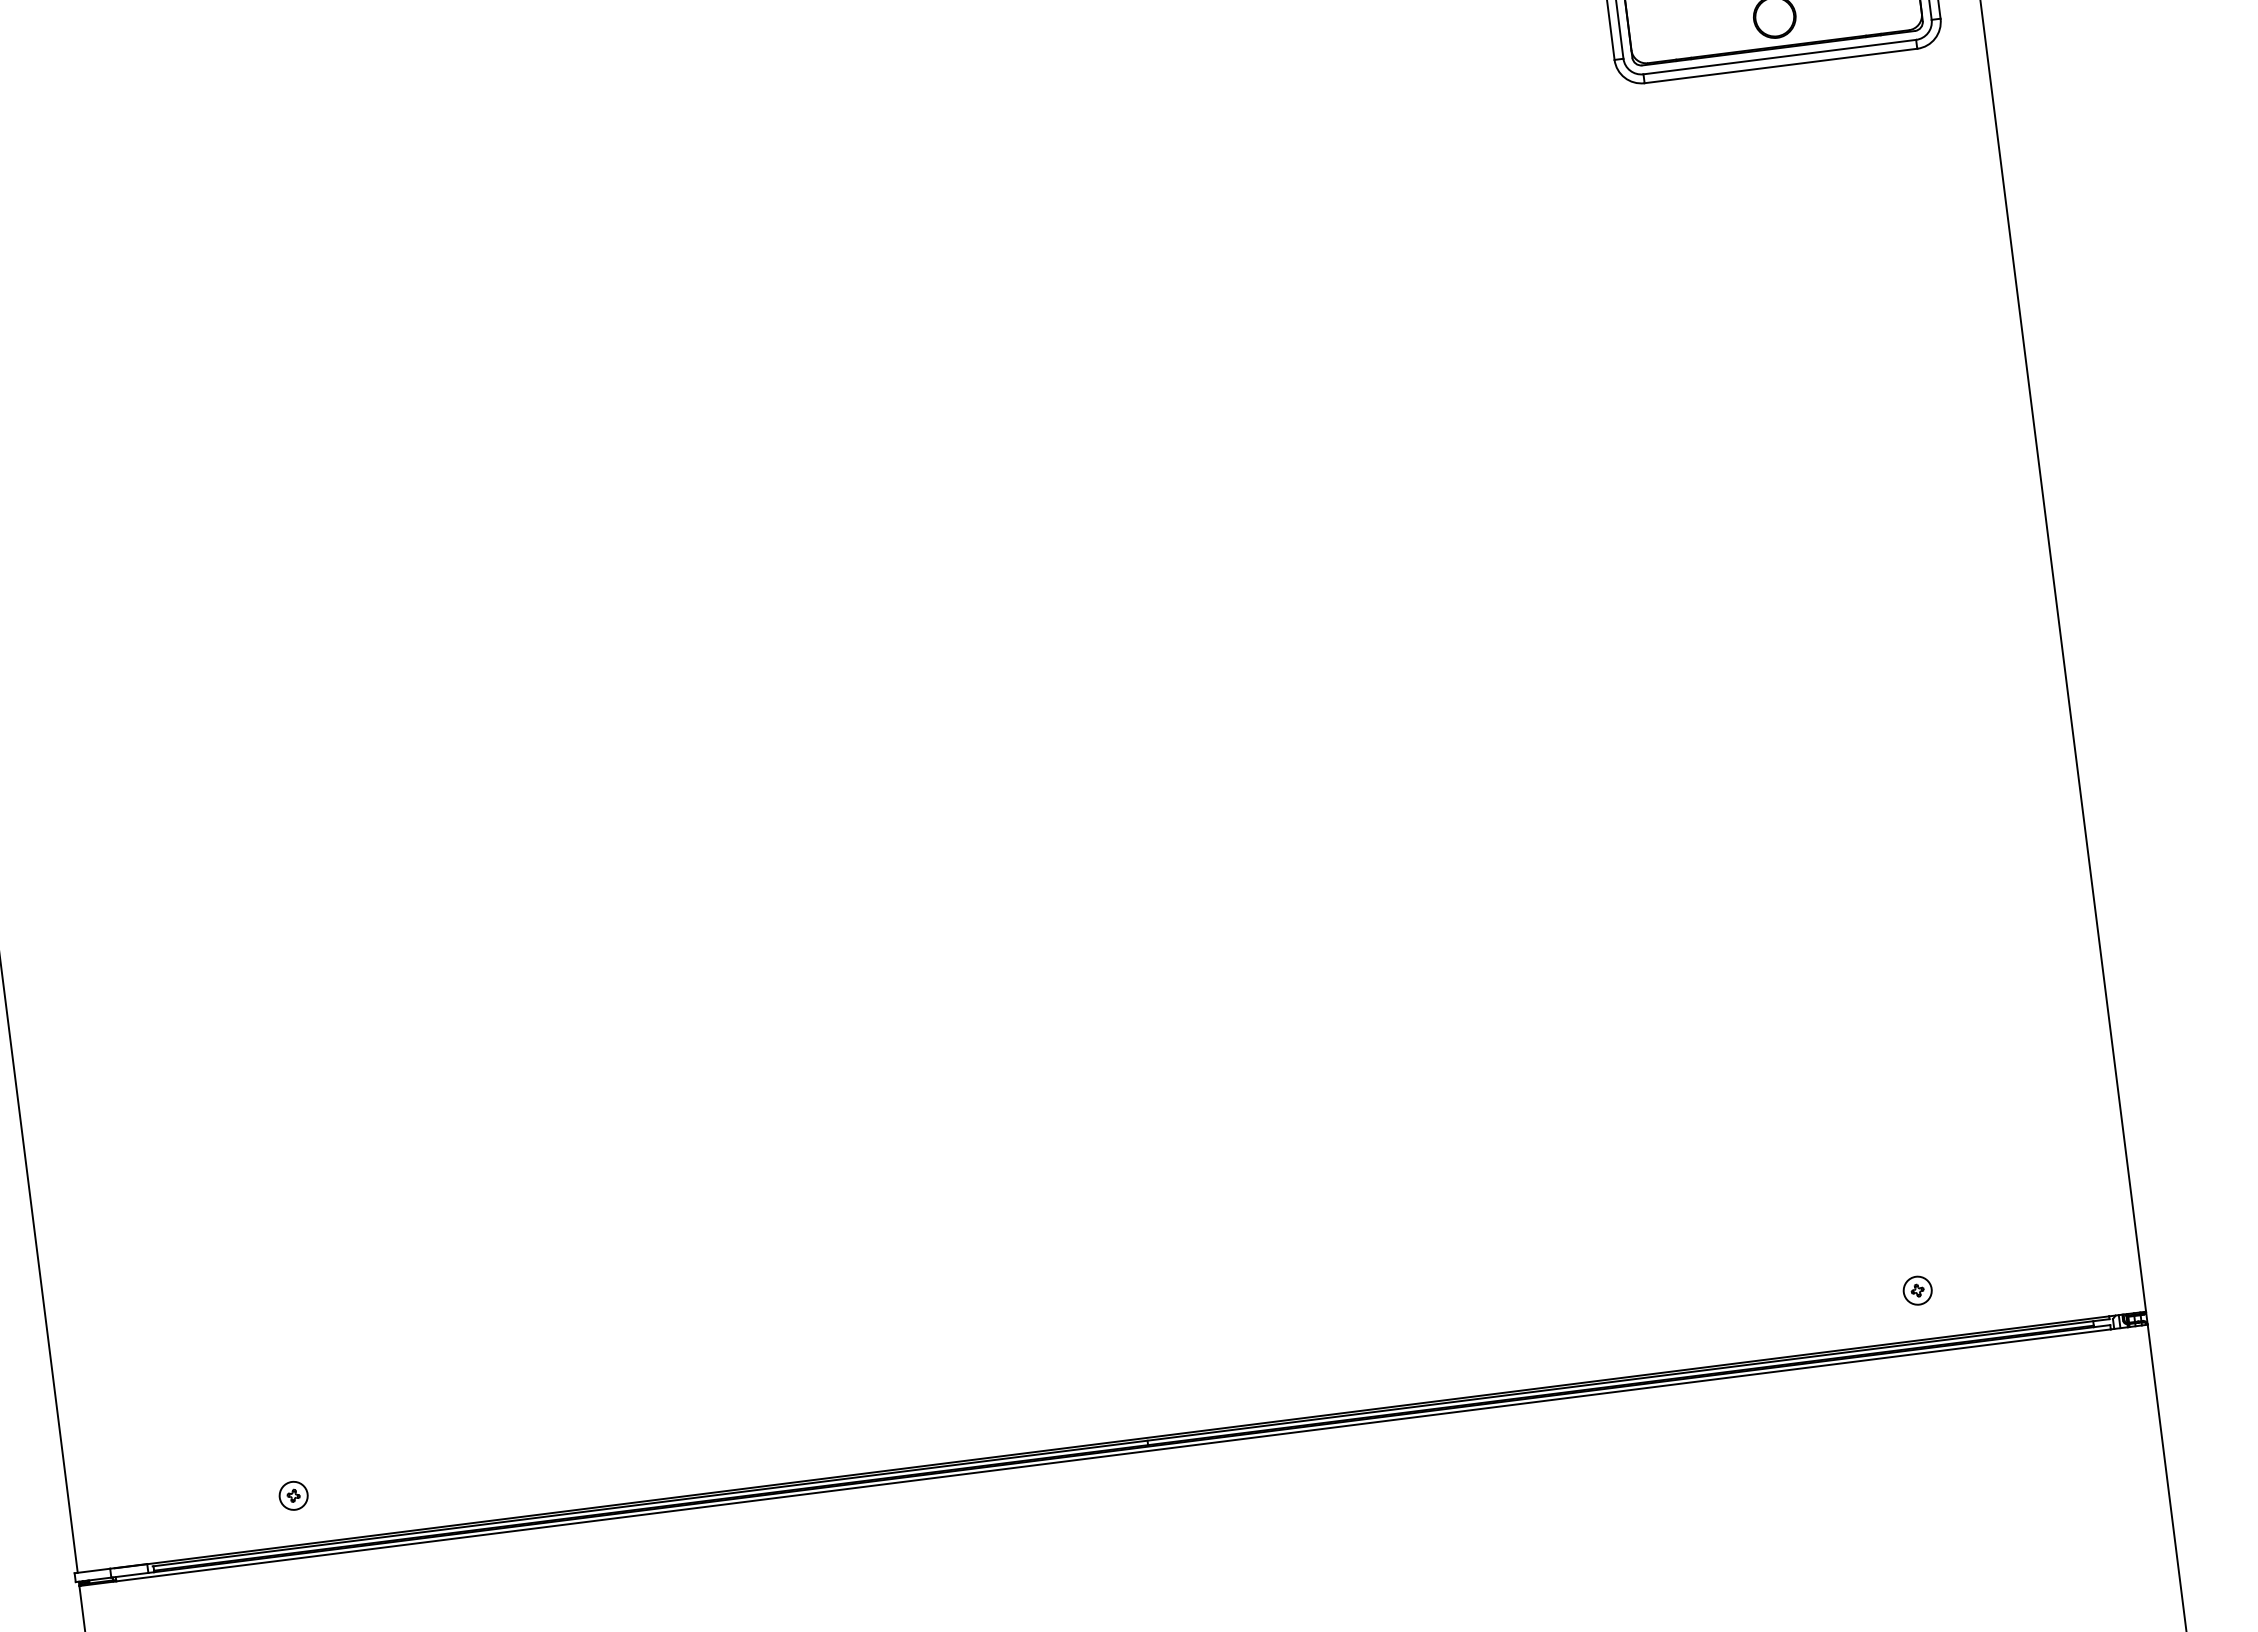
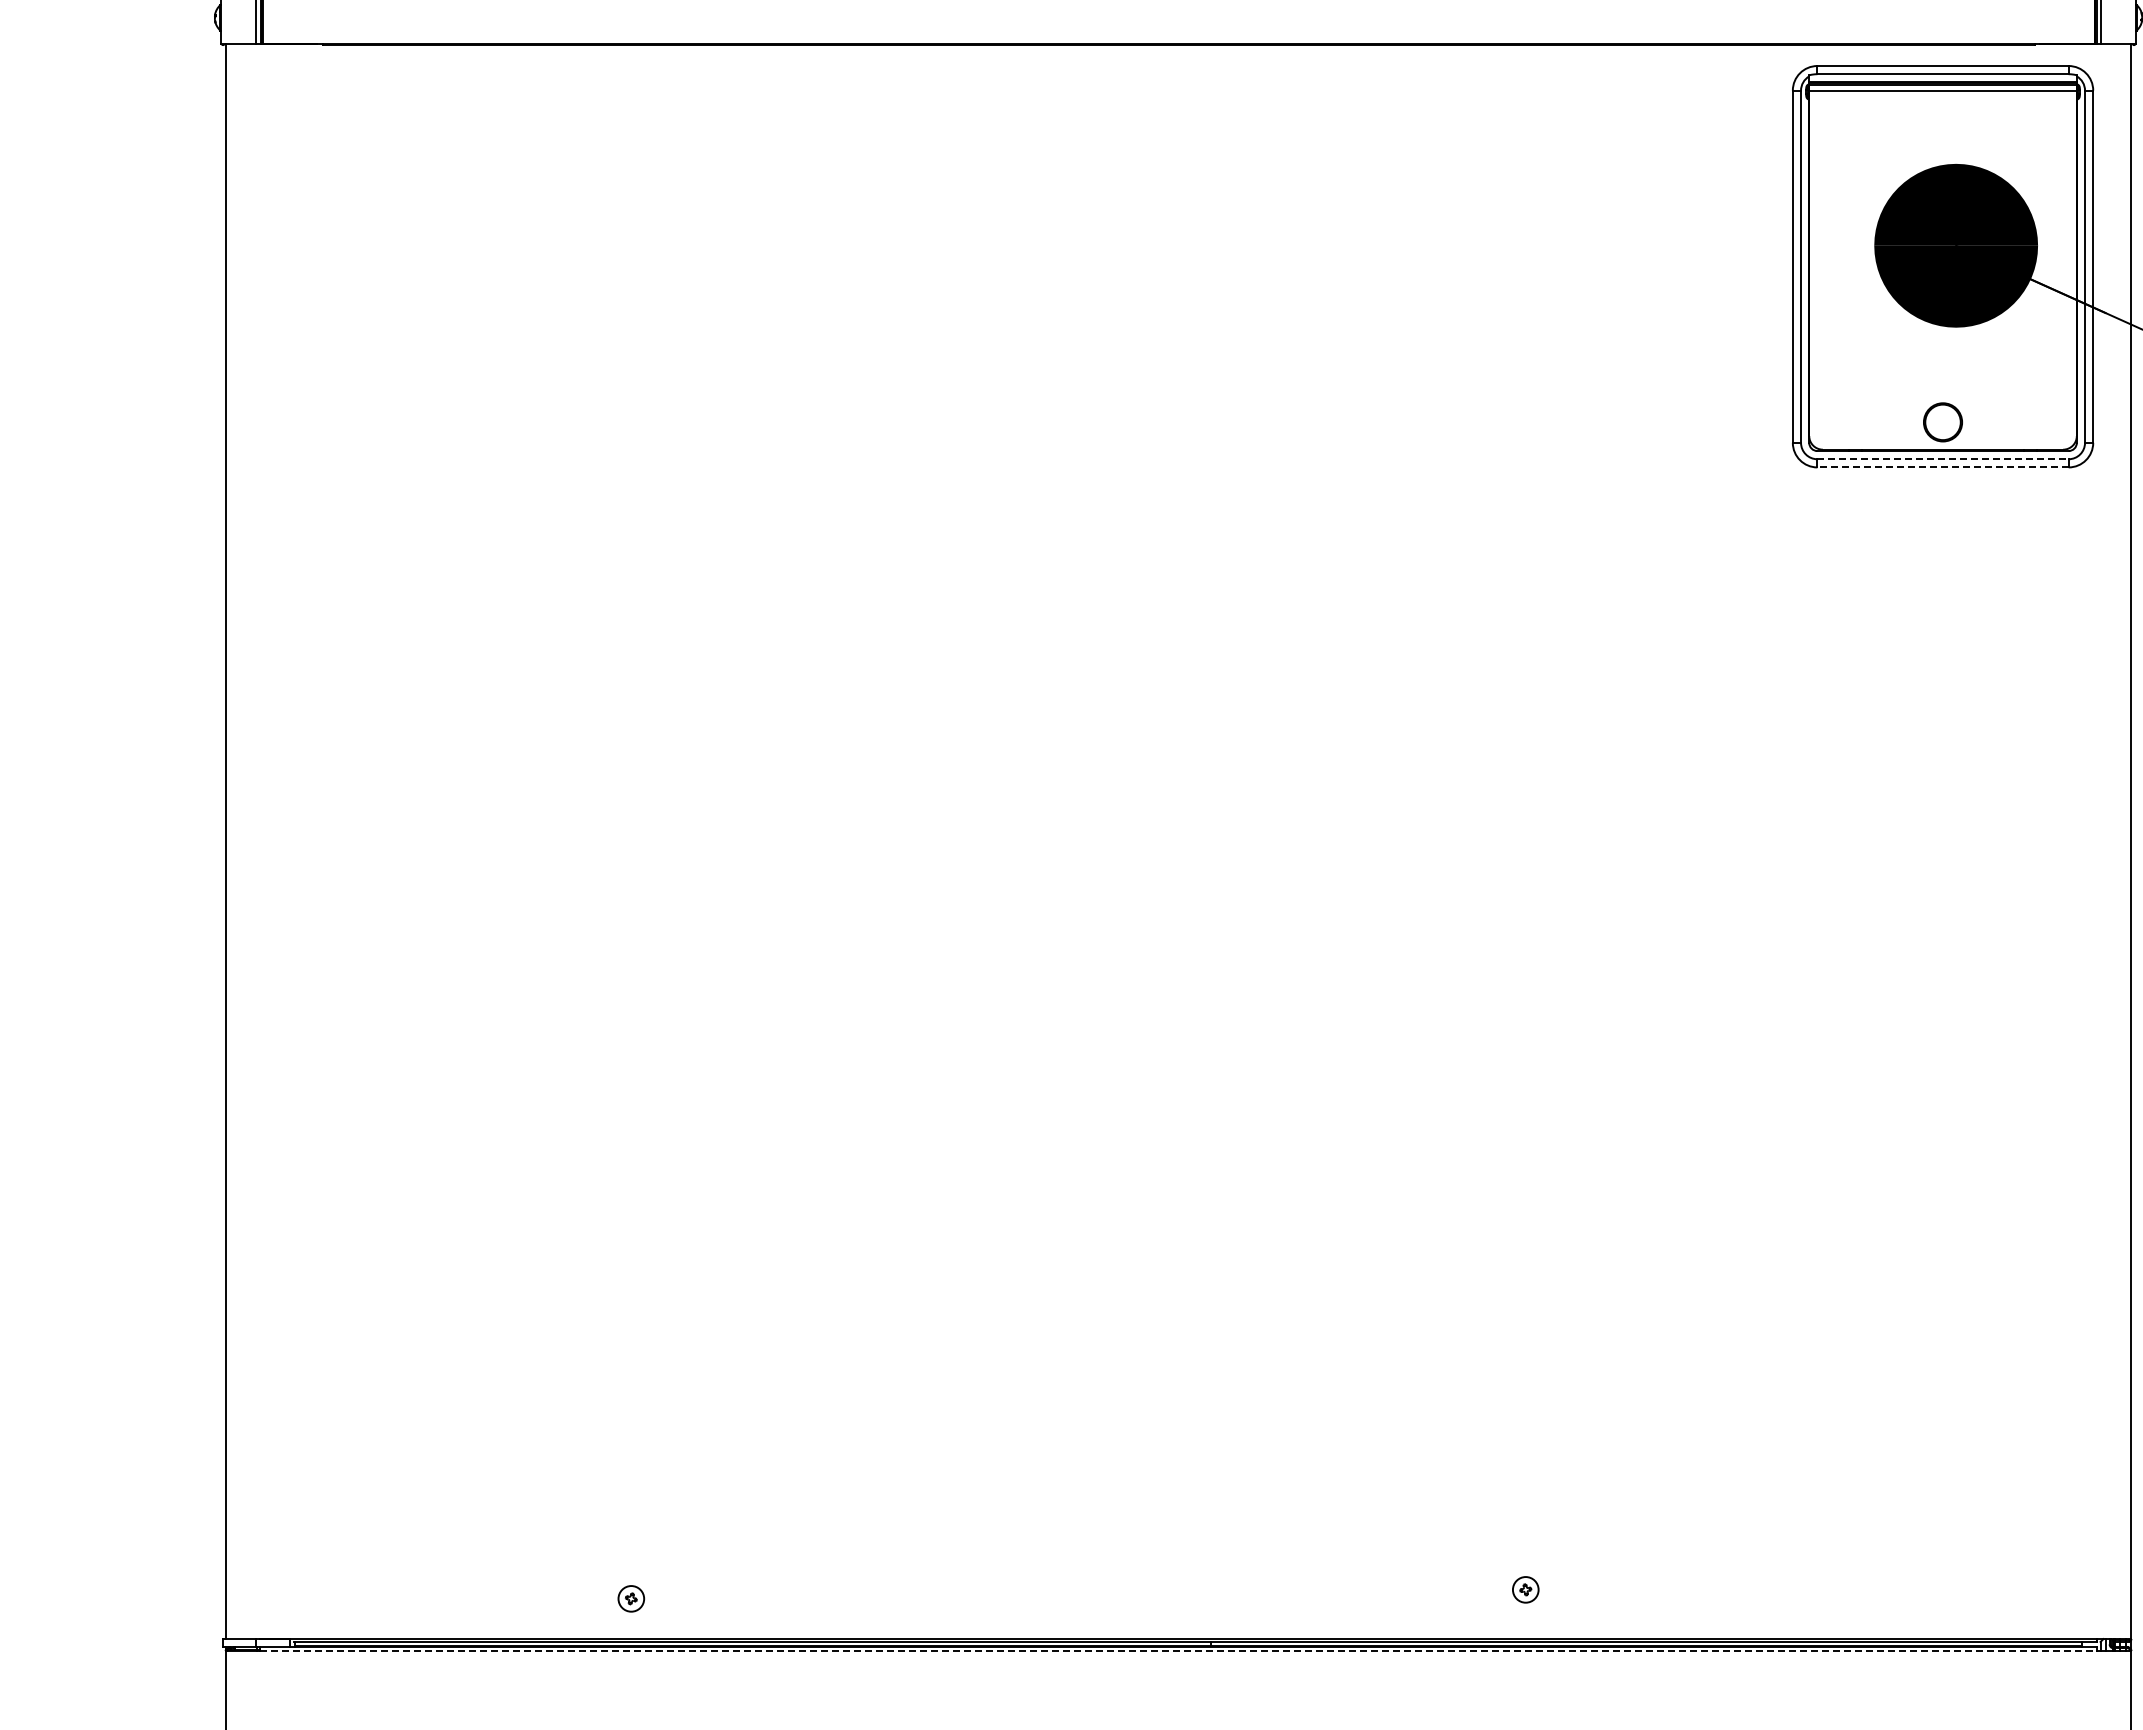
line: (1780, 57) -> (1943, 459), solid -> dashed
line: (1781, 65) -> (1943, 467), solid -> dashed
part: (1917, 1290) -> (1525, 1589), moved
line: (1113, 1455) -> (1178, 1651), solid -> dashed
part: (293, 1495) -> (631, 1598), moved

